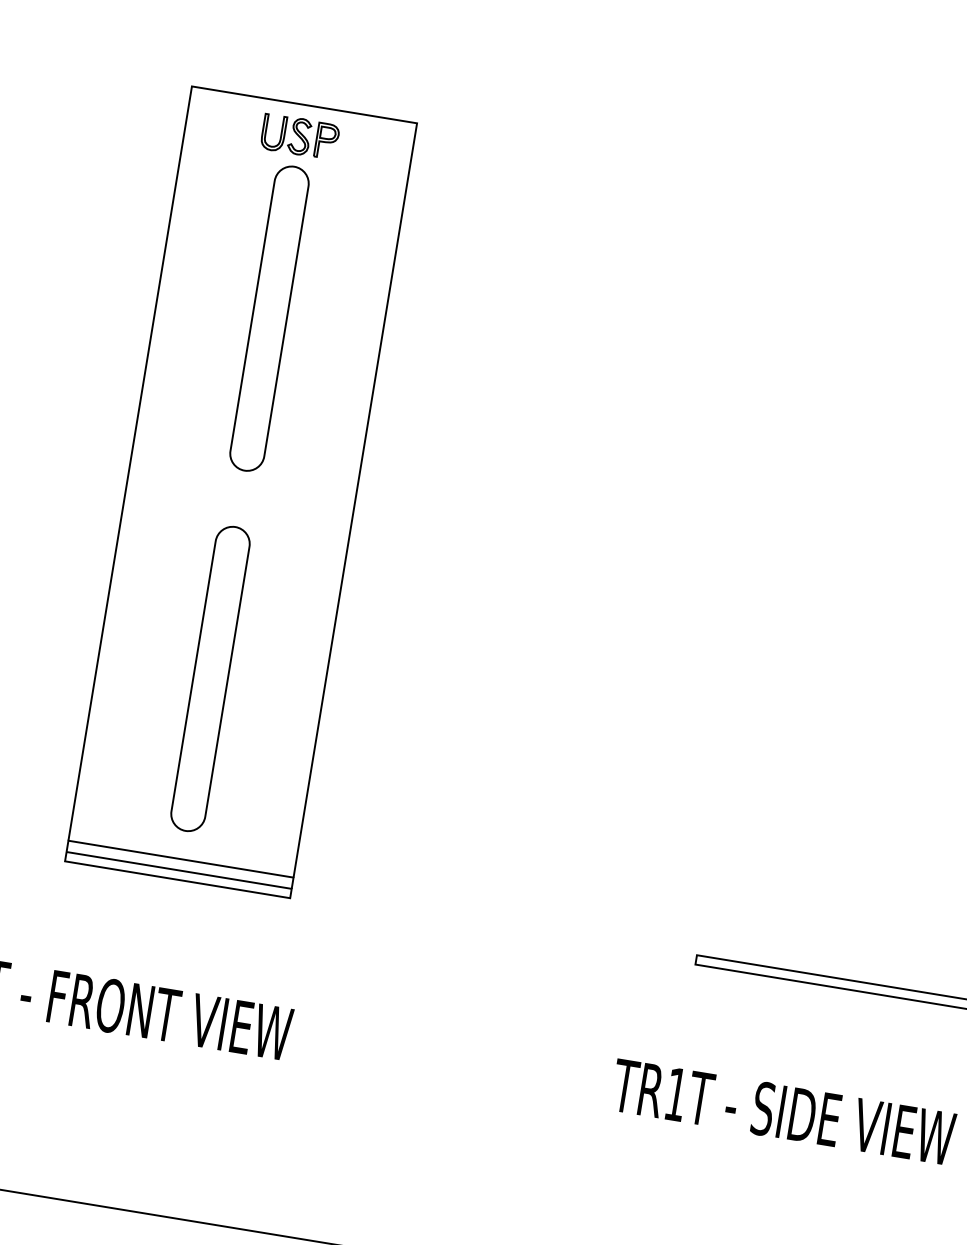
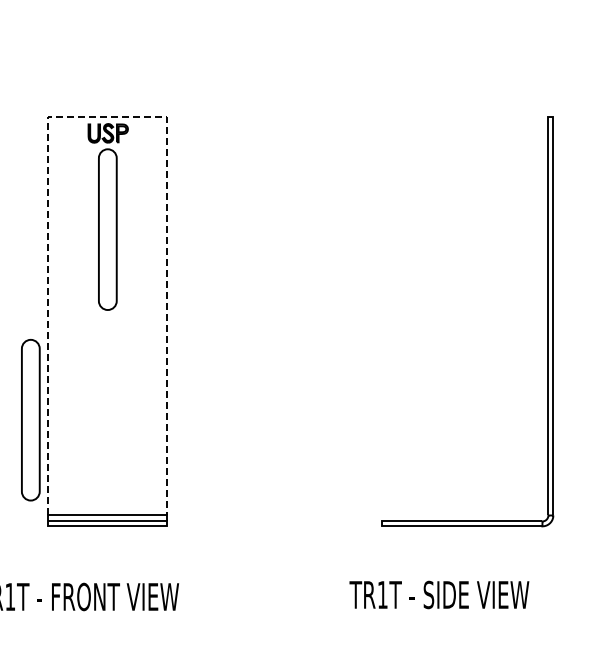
line: (303, 104) -> (107, 116), solid -> dashed
part: (209, 679) -> (30, 420), moved

